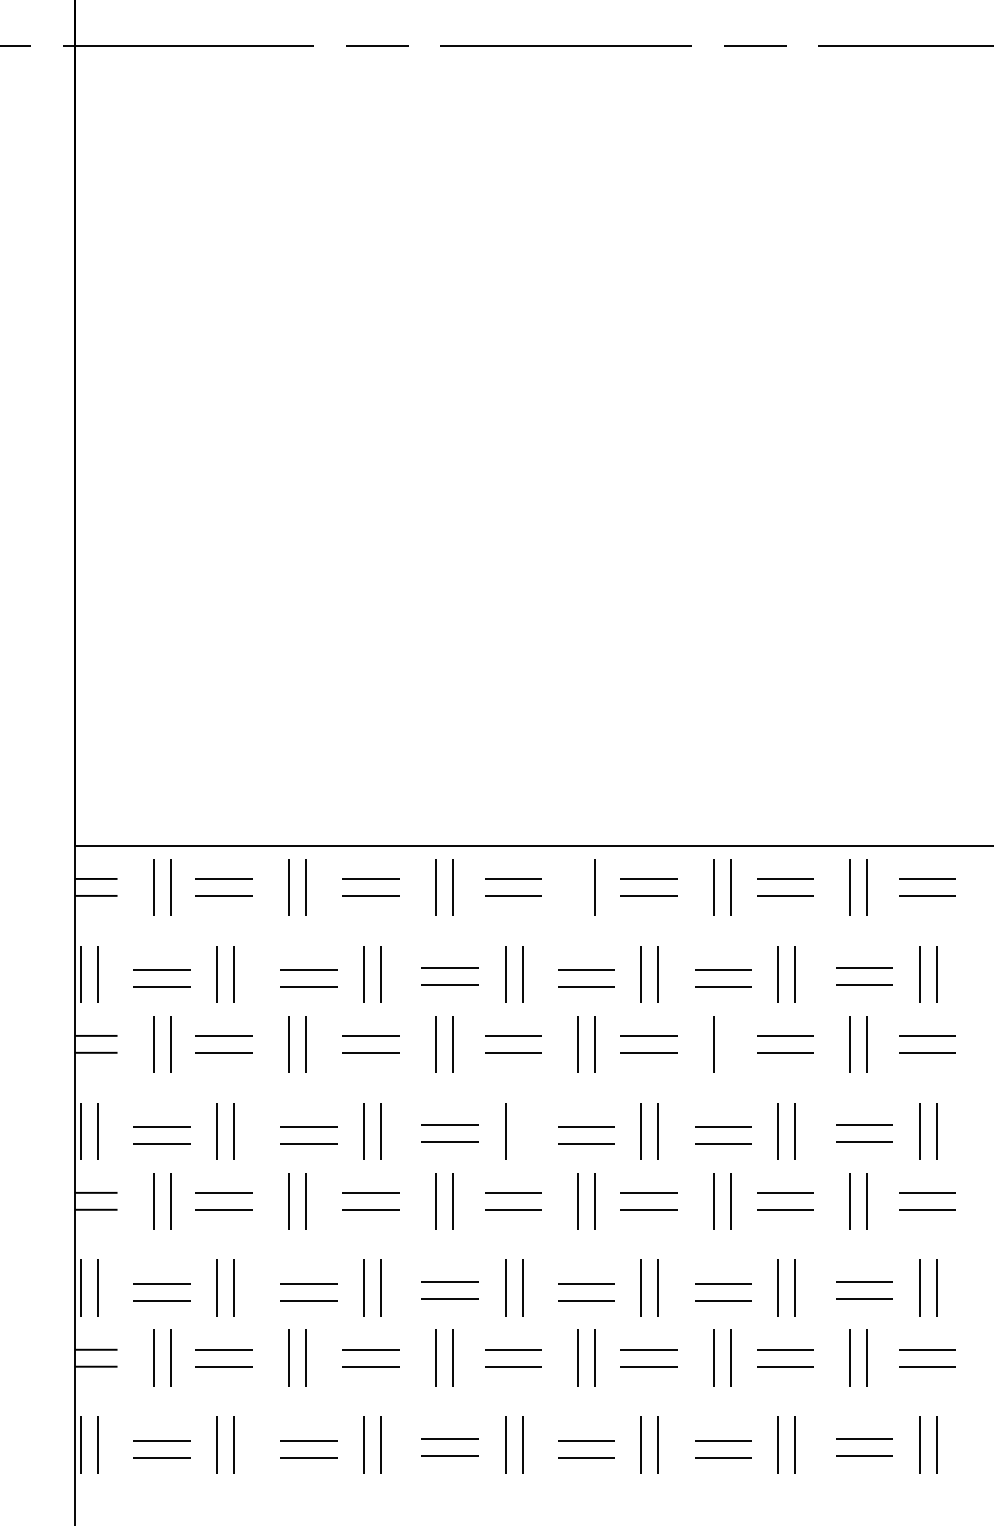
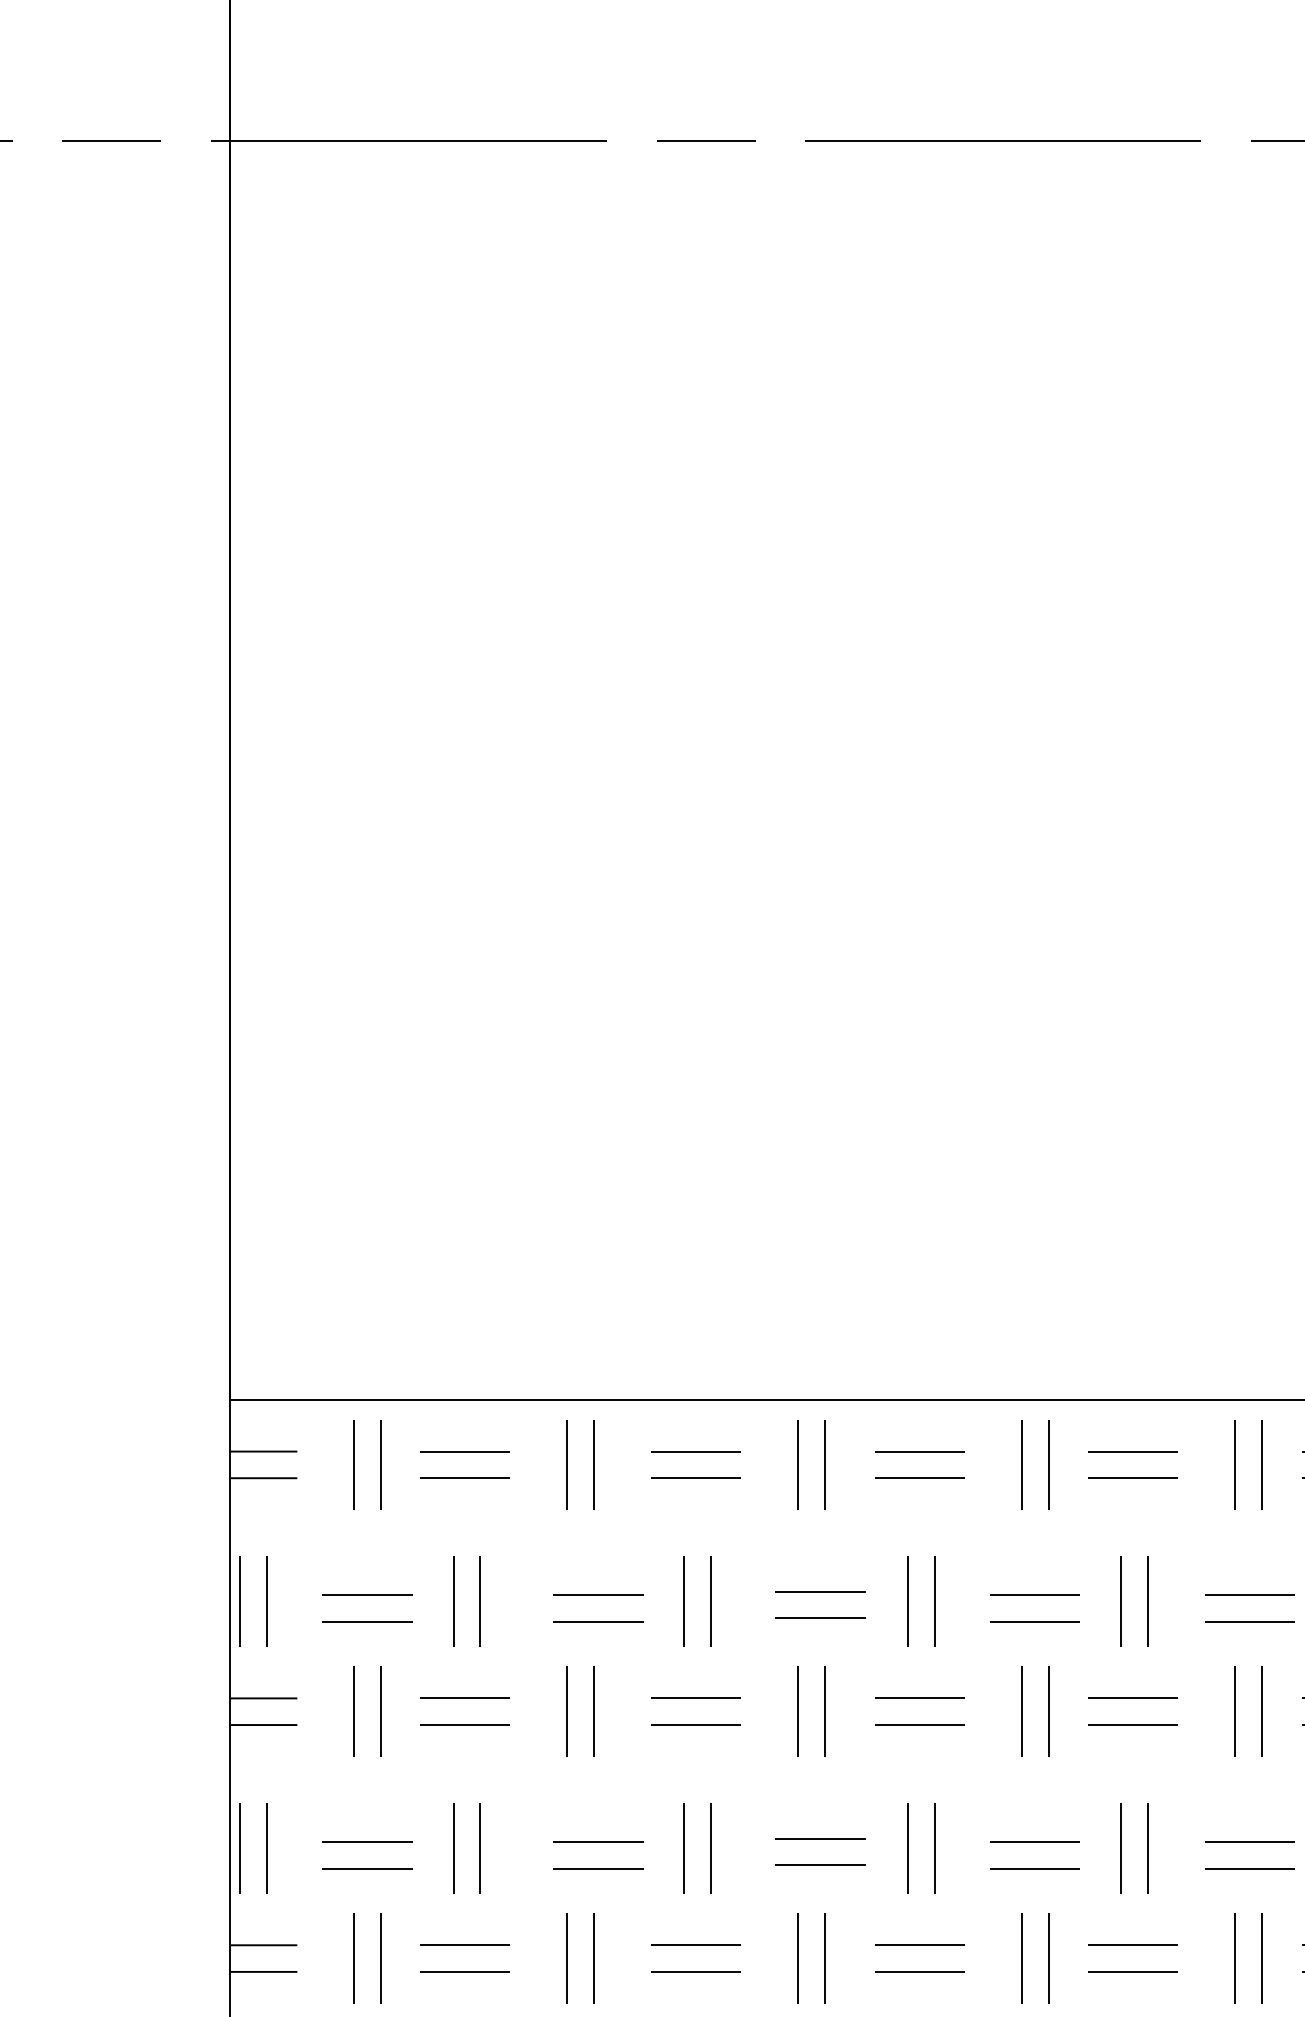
line: (577, 887) -> (1020, 1465), added
line: (730, 1044) -> (1261, 1711), added
line: (522, 1131) -> (934, 1848), added

